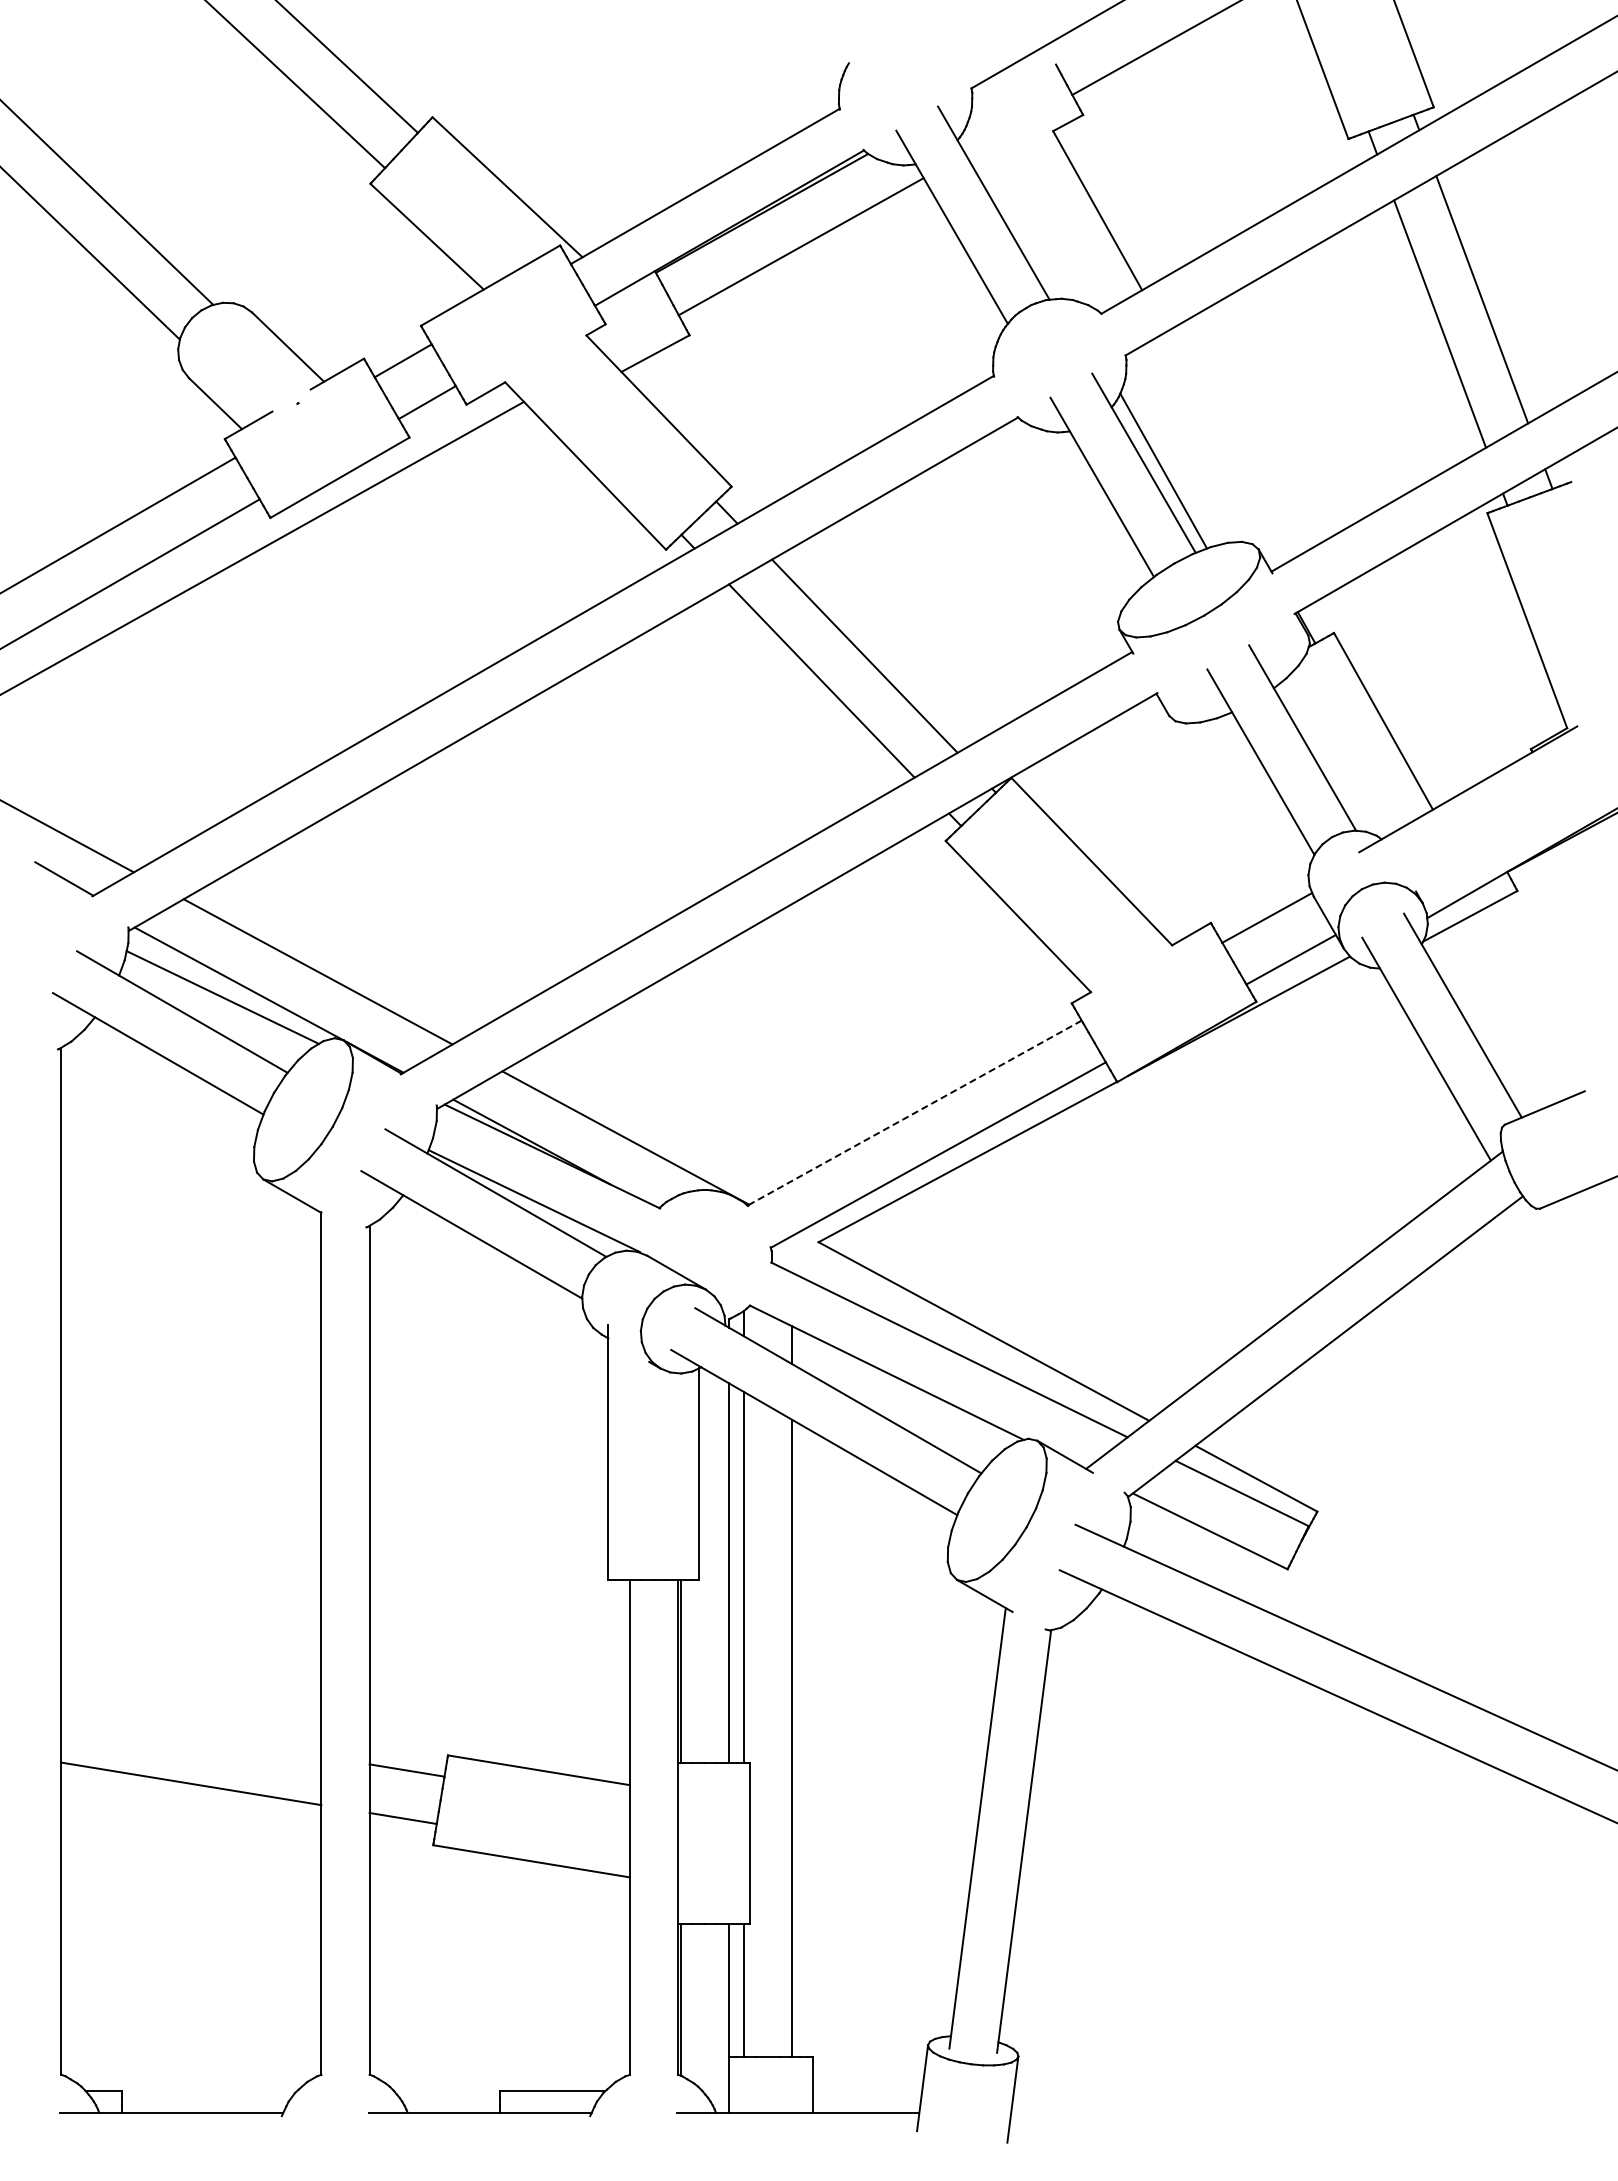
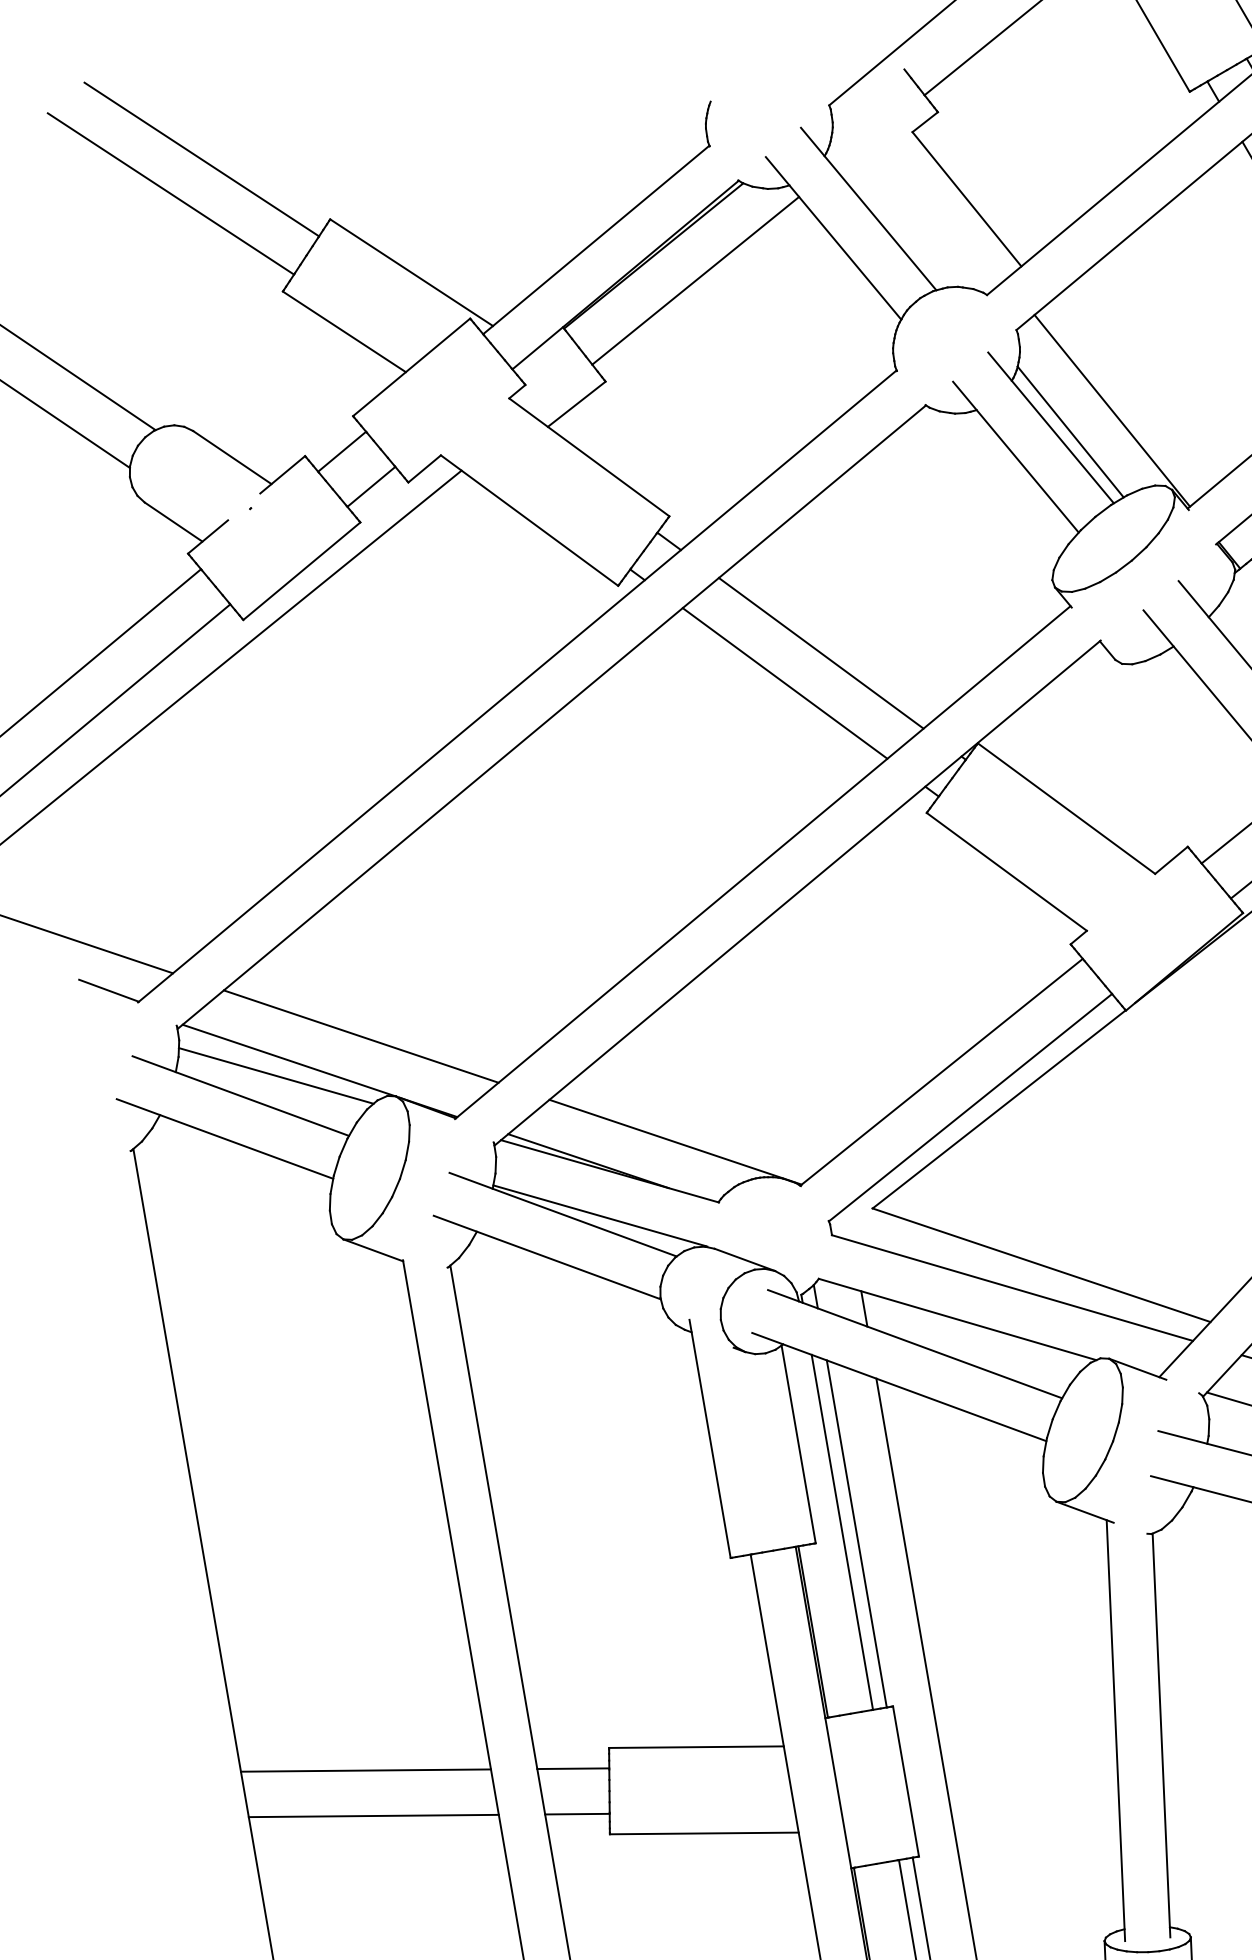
line: (1210, 456) -> (1112, 410), added
line: (914, 1113) -> (941, 1072), dashed -> solid
line: (191, 1735) -> (366, 1770), added

